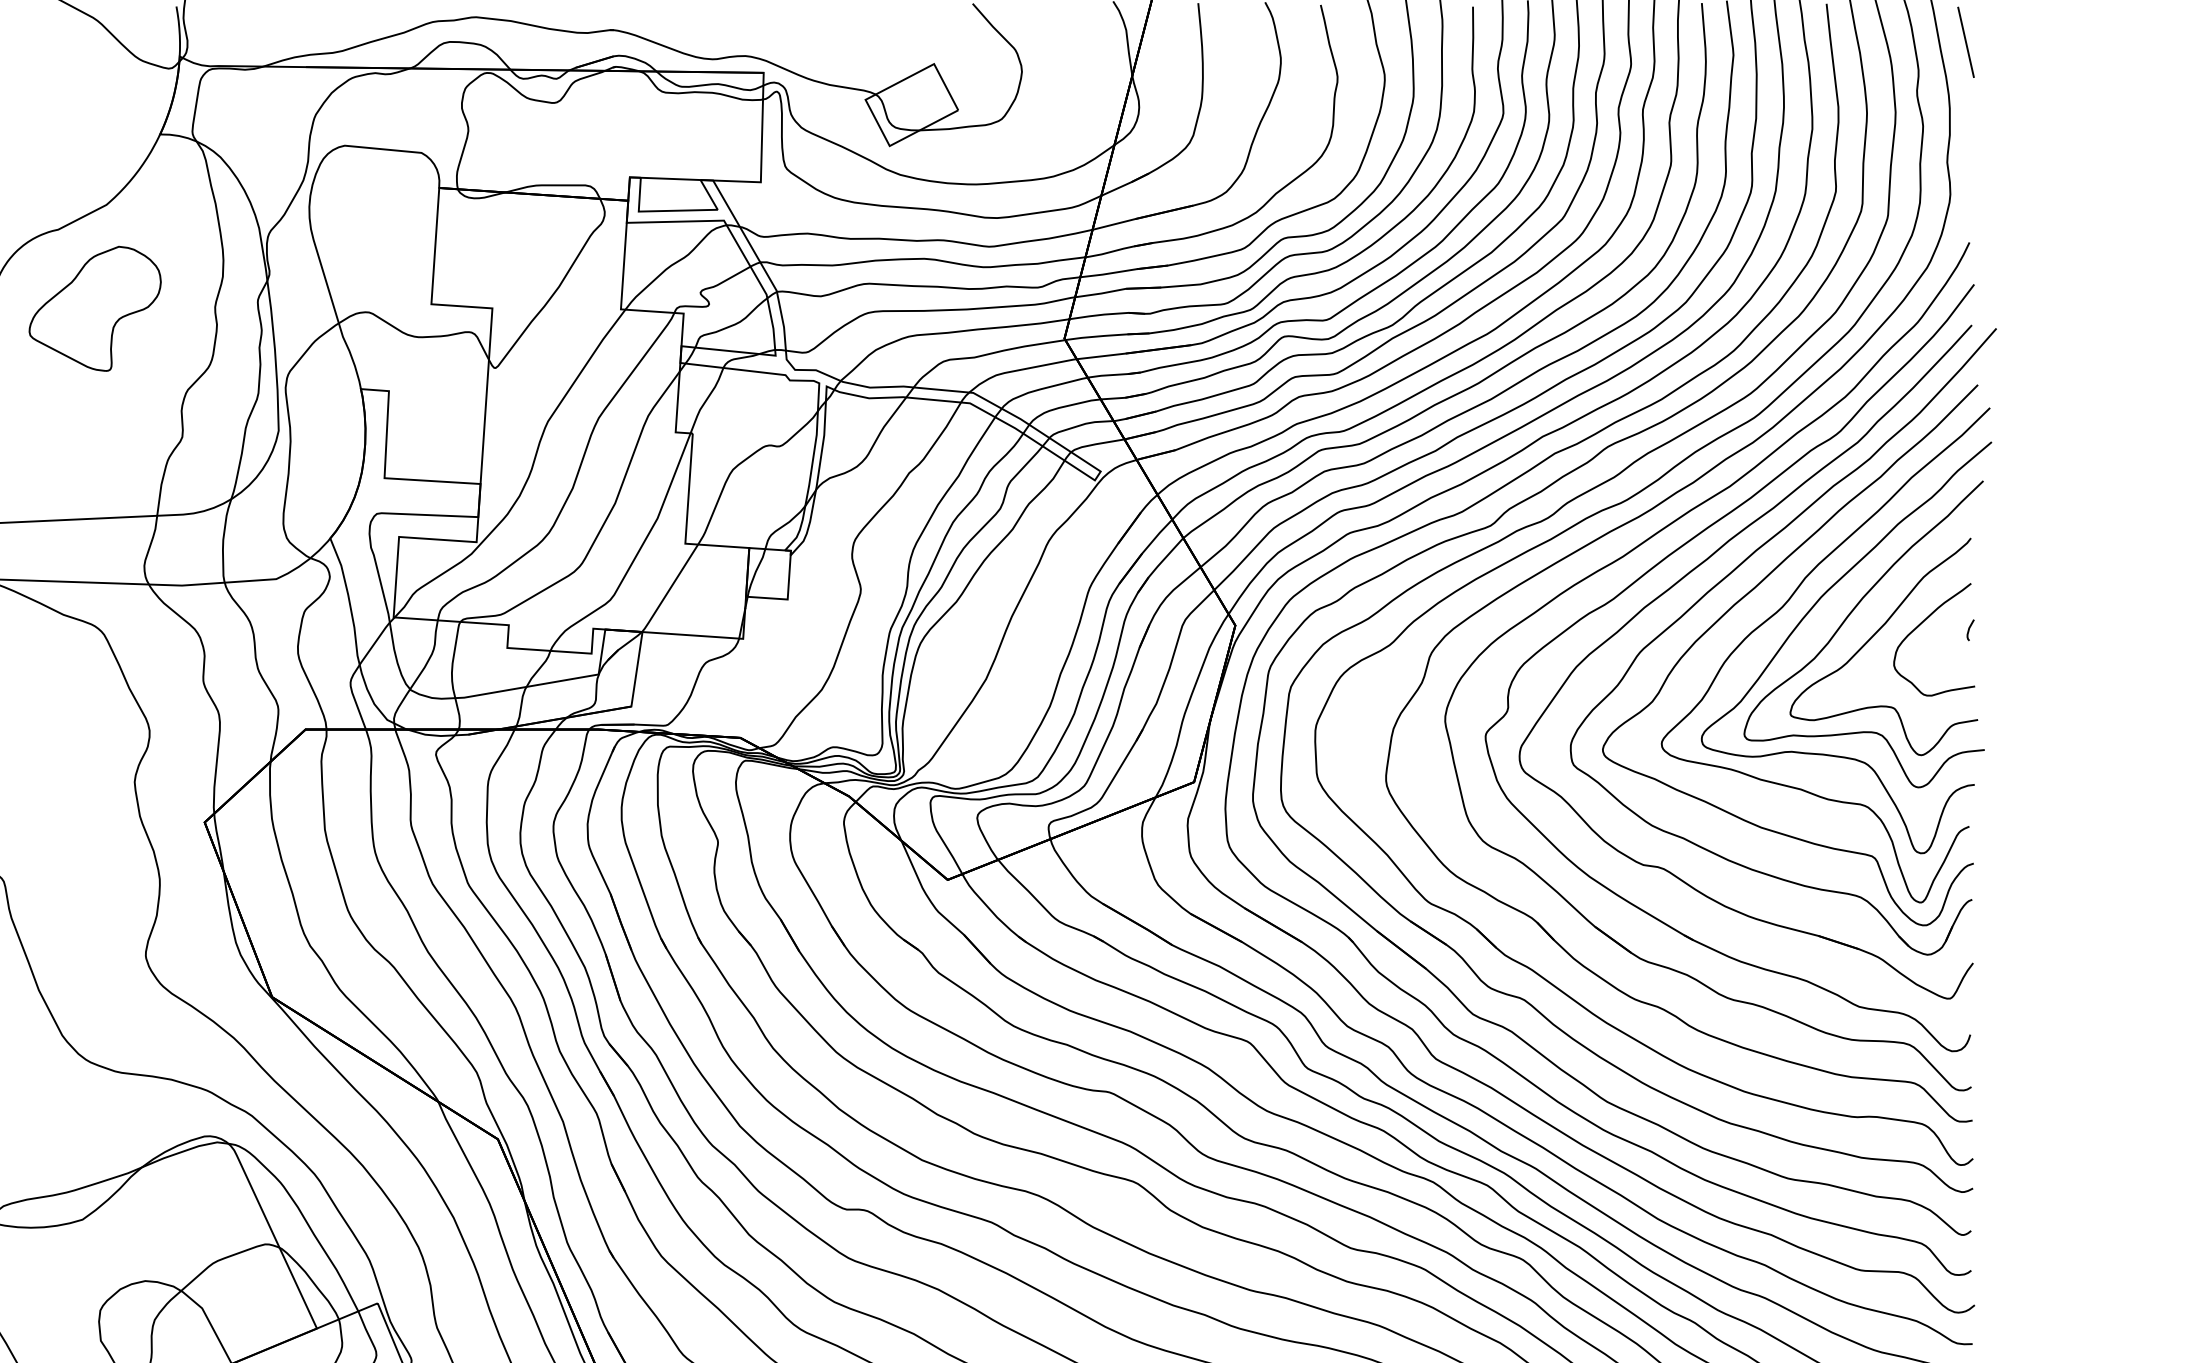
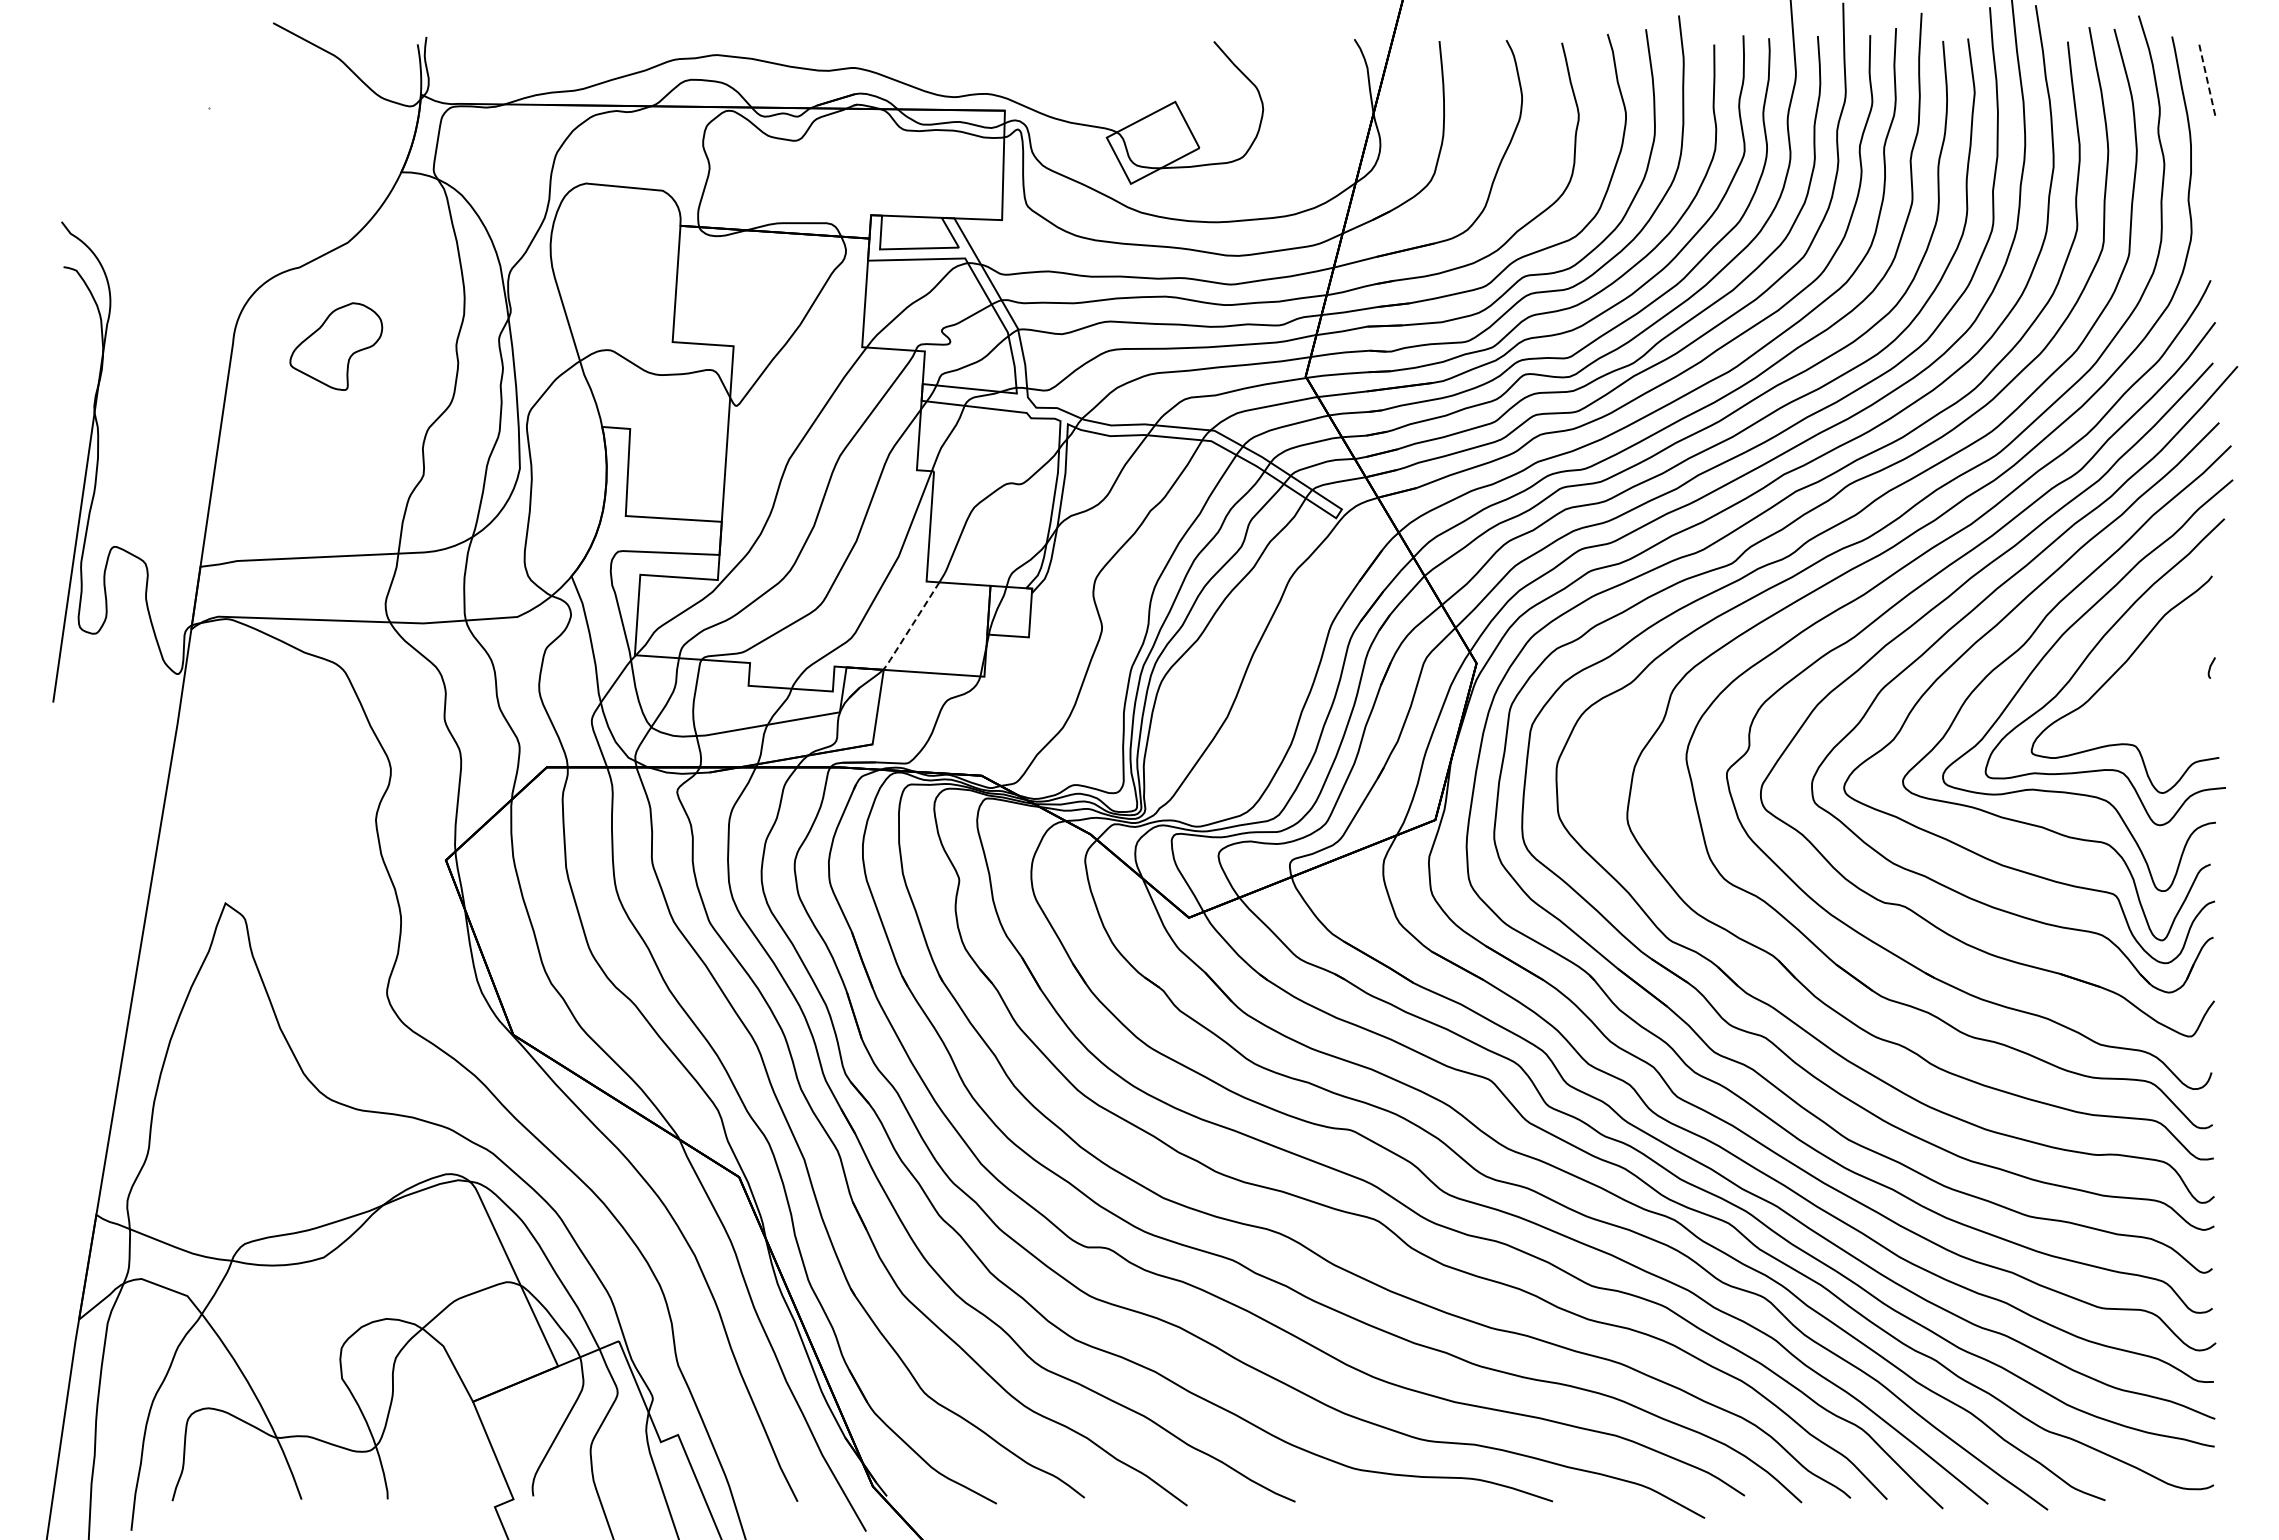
line: (1966, 42) -> (2207, 80), solid -> dashed
part: (94, 308) -> (335, 346), size x0.7
line: (669, 589) -> (910, 627), solid -> dashed
curve: (1920, 625) -> (2161, 663), removed

